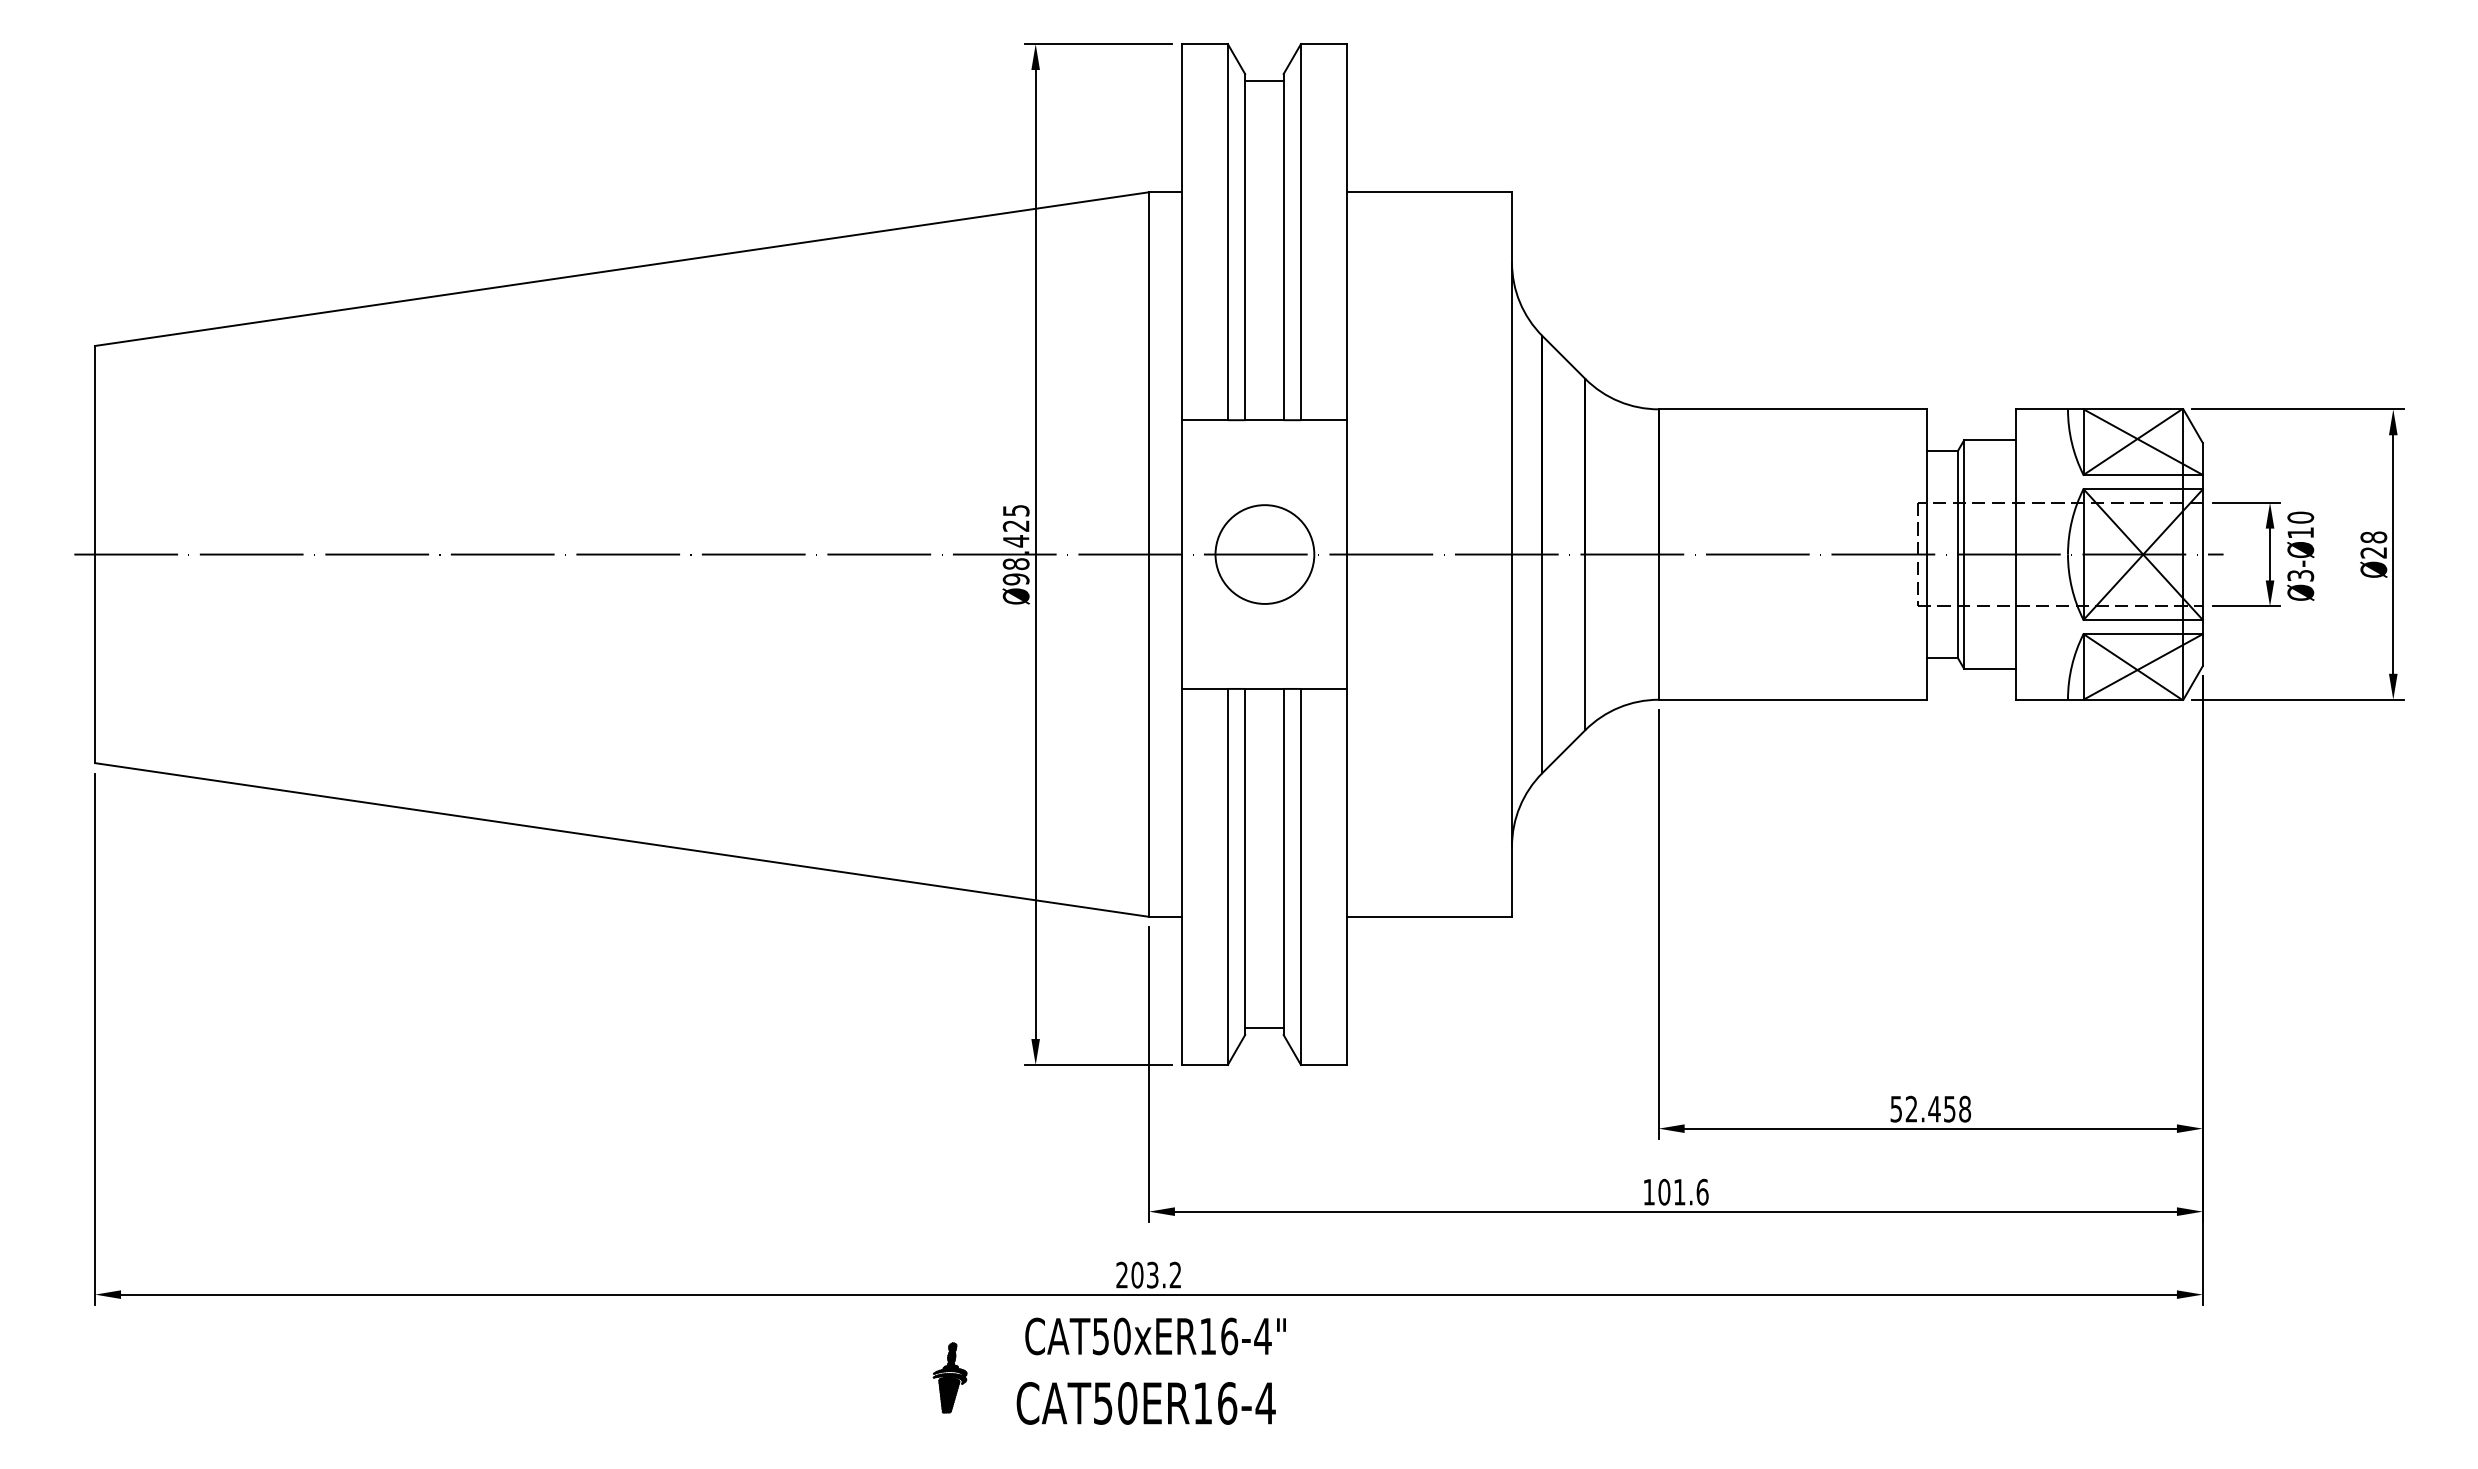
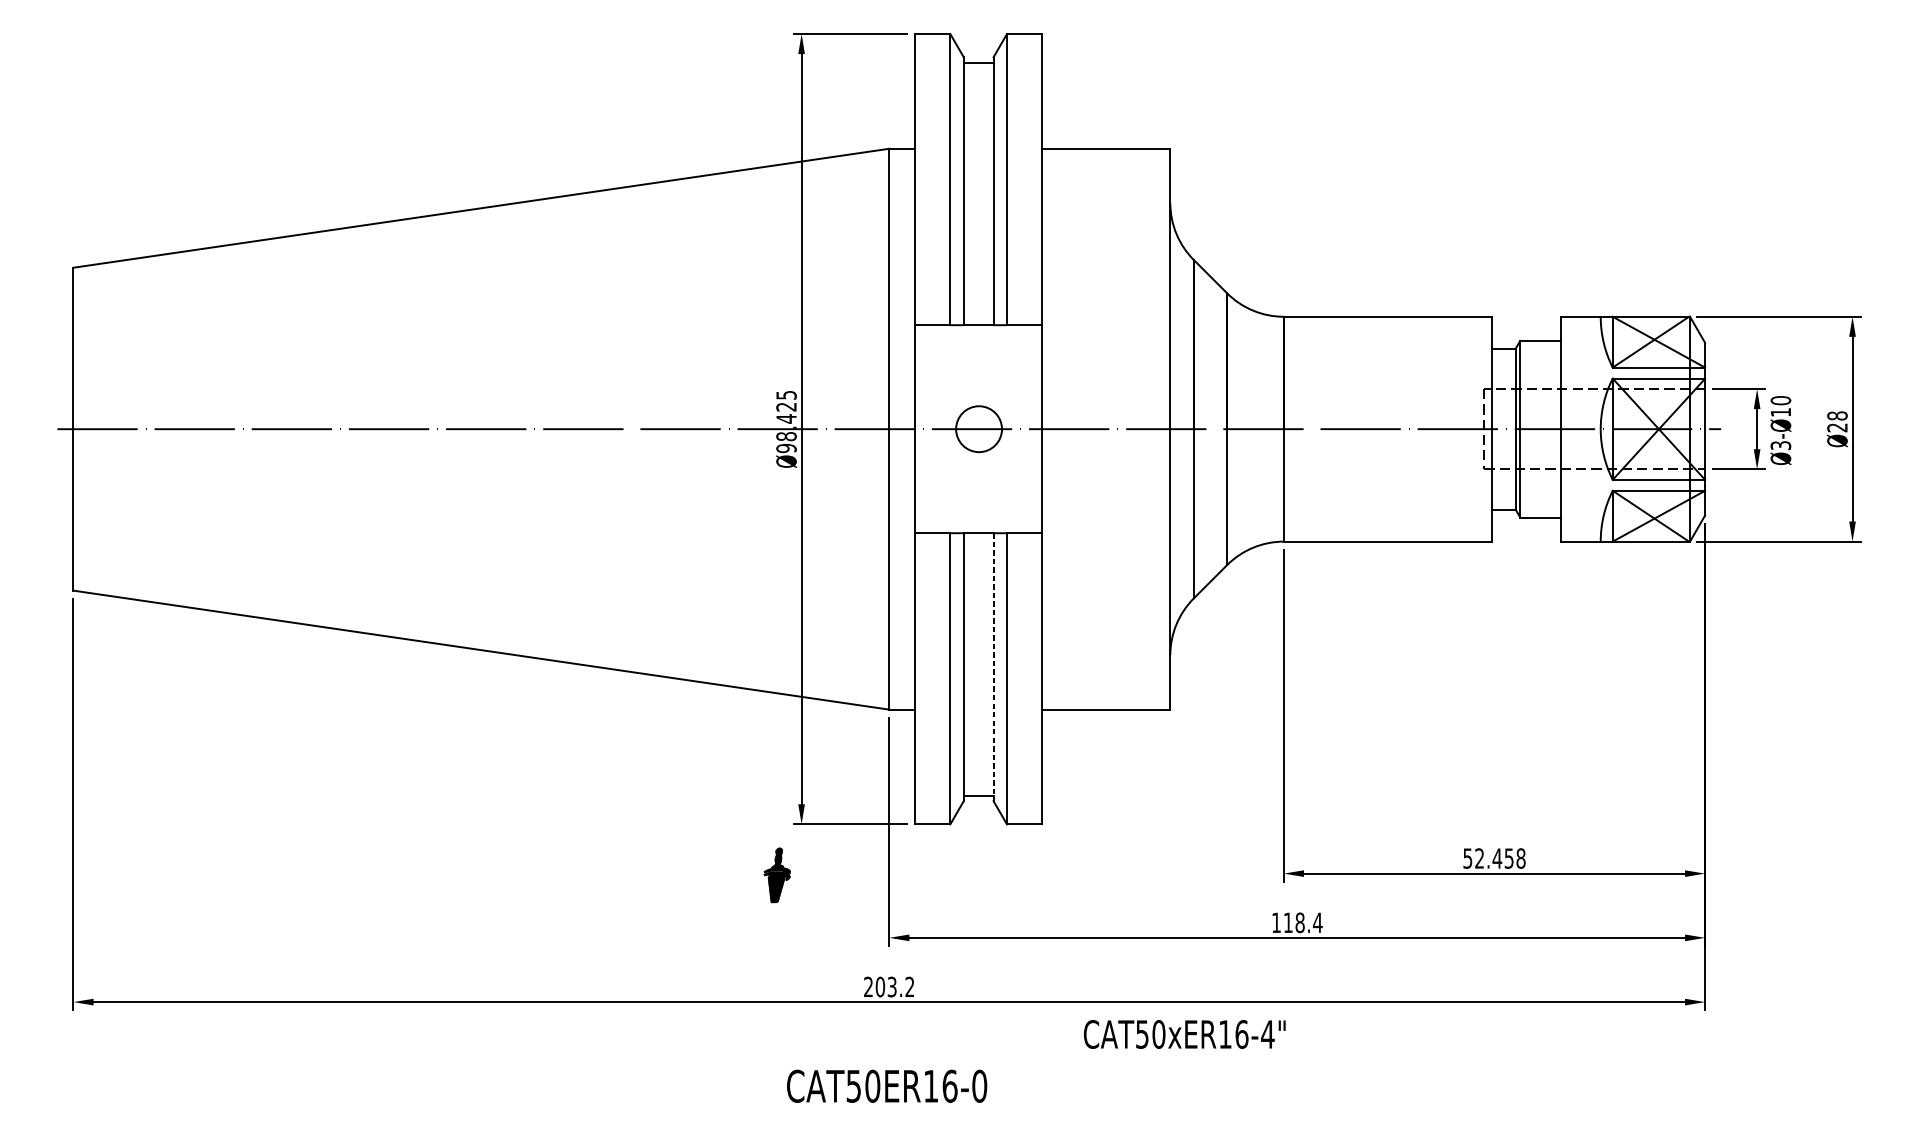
circle: (1264, 554) -> (978, 429), size x0.6
line: (1283, 862) -> (993, 667), solid -> dashed
text: (1683, 1191) -> (1303, 922), 101.6 -> 118.4
text: (1155, 1336) -> (1184, 1034), moved
part: (949, 1377) -> (776, 875), moved
text: (1265, 1403) -> (979, 1086), CAT50ER16-4 -> CAT50ER16-0

